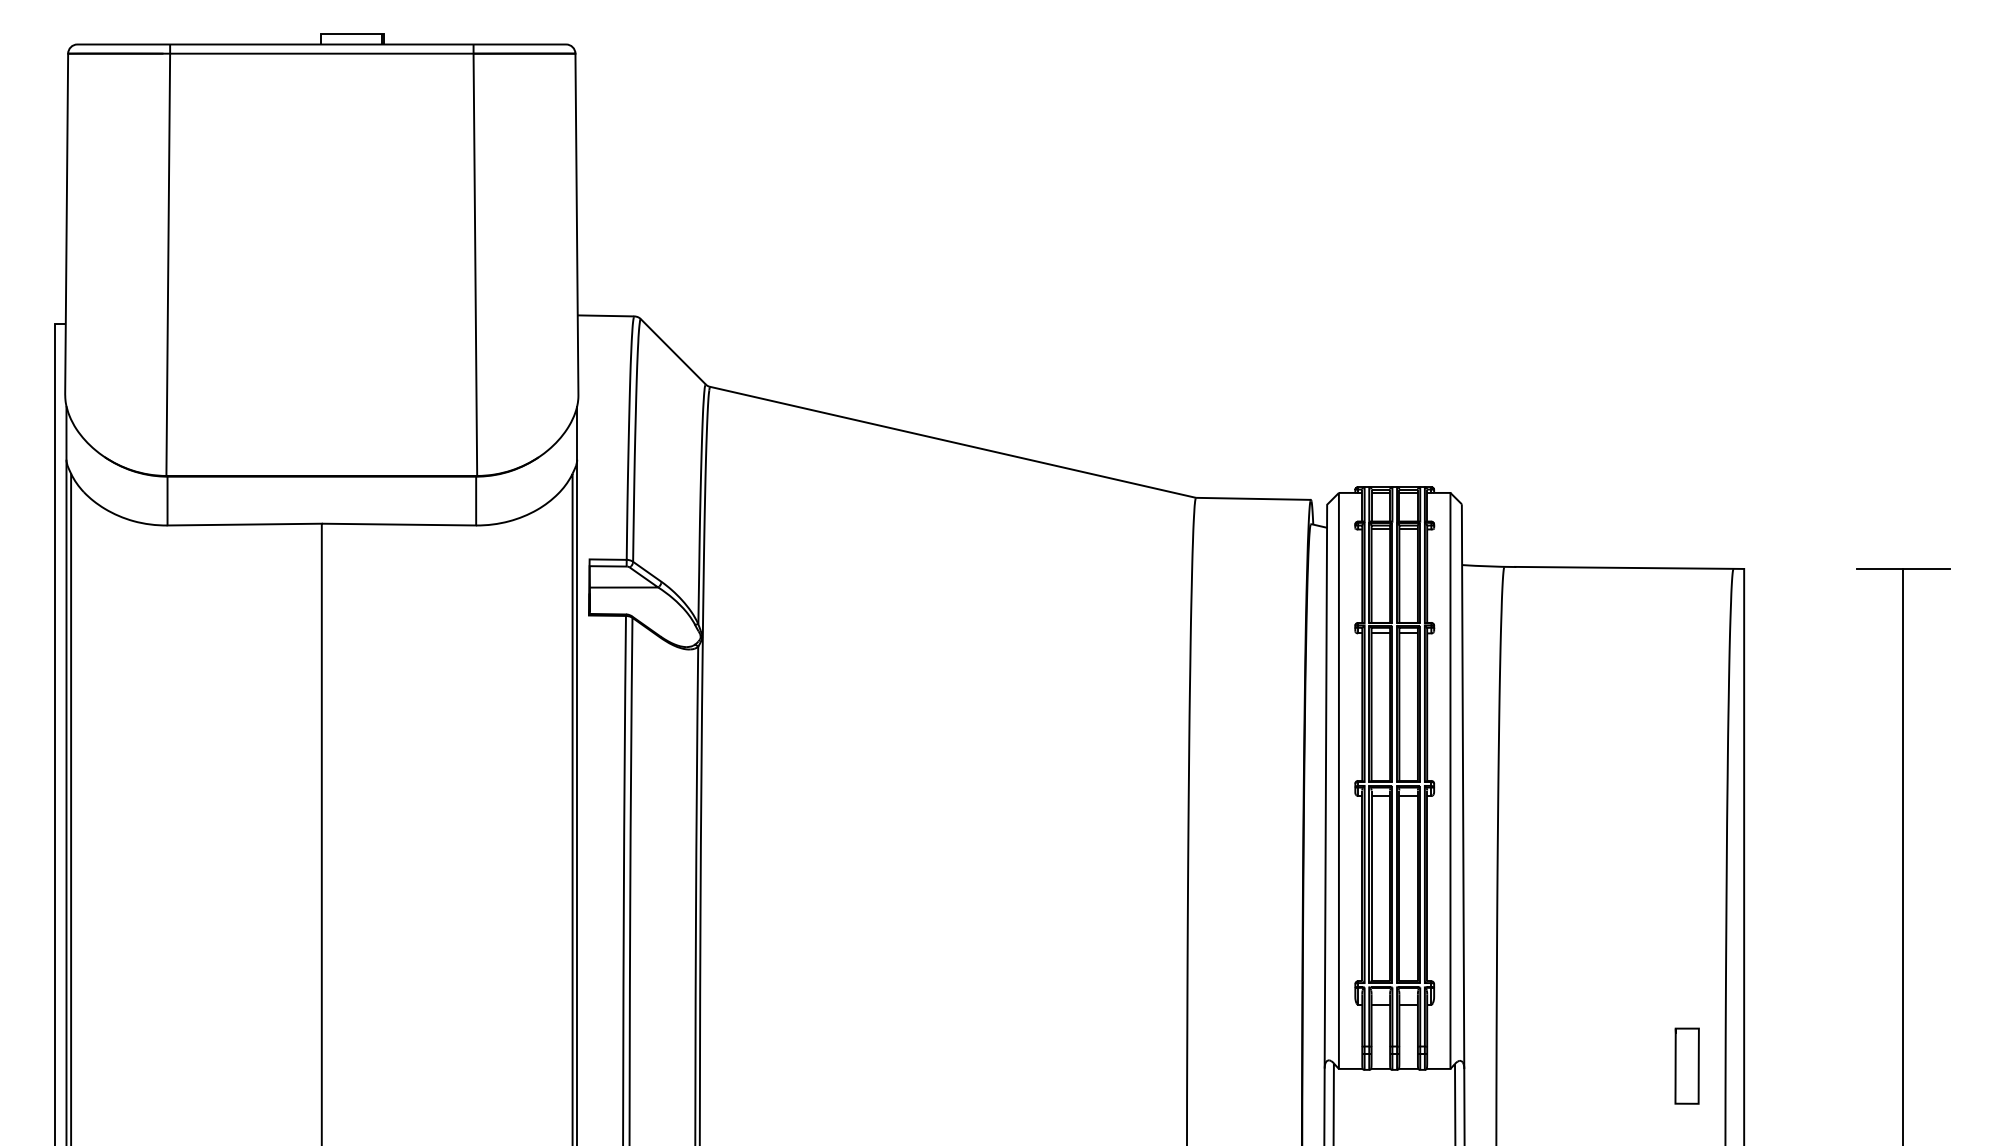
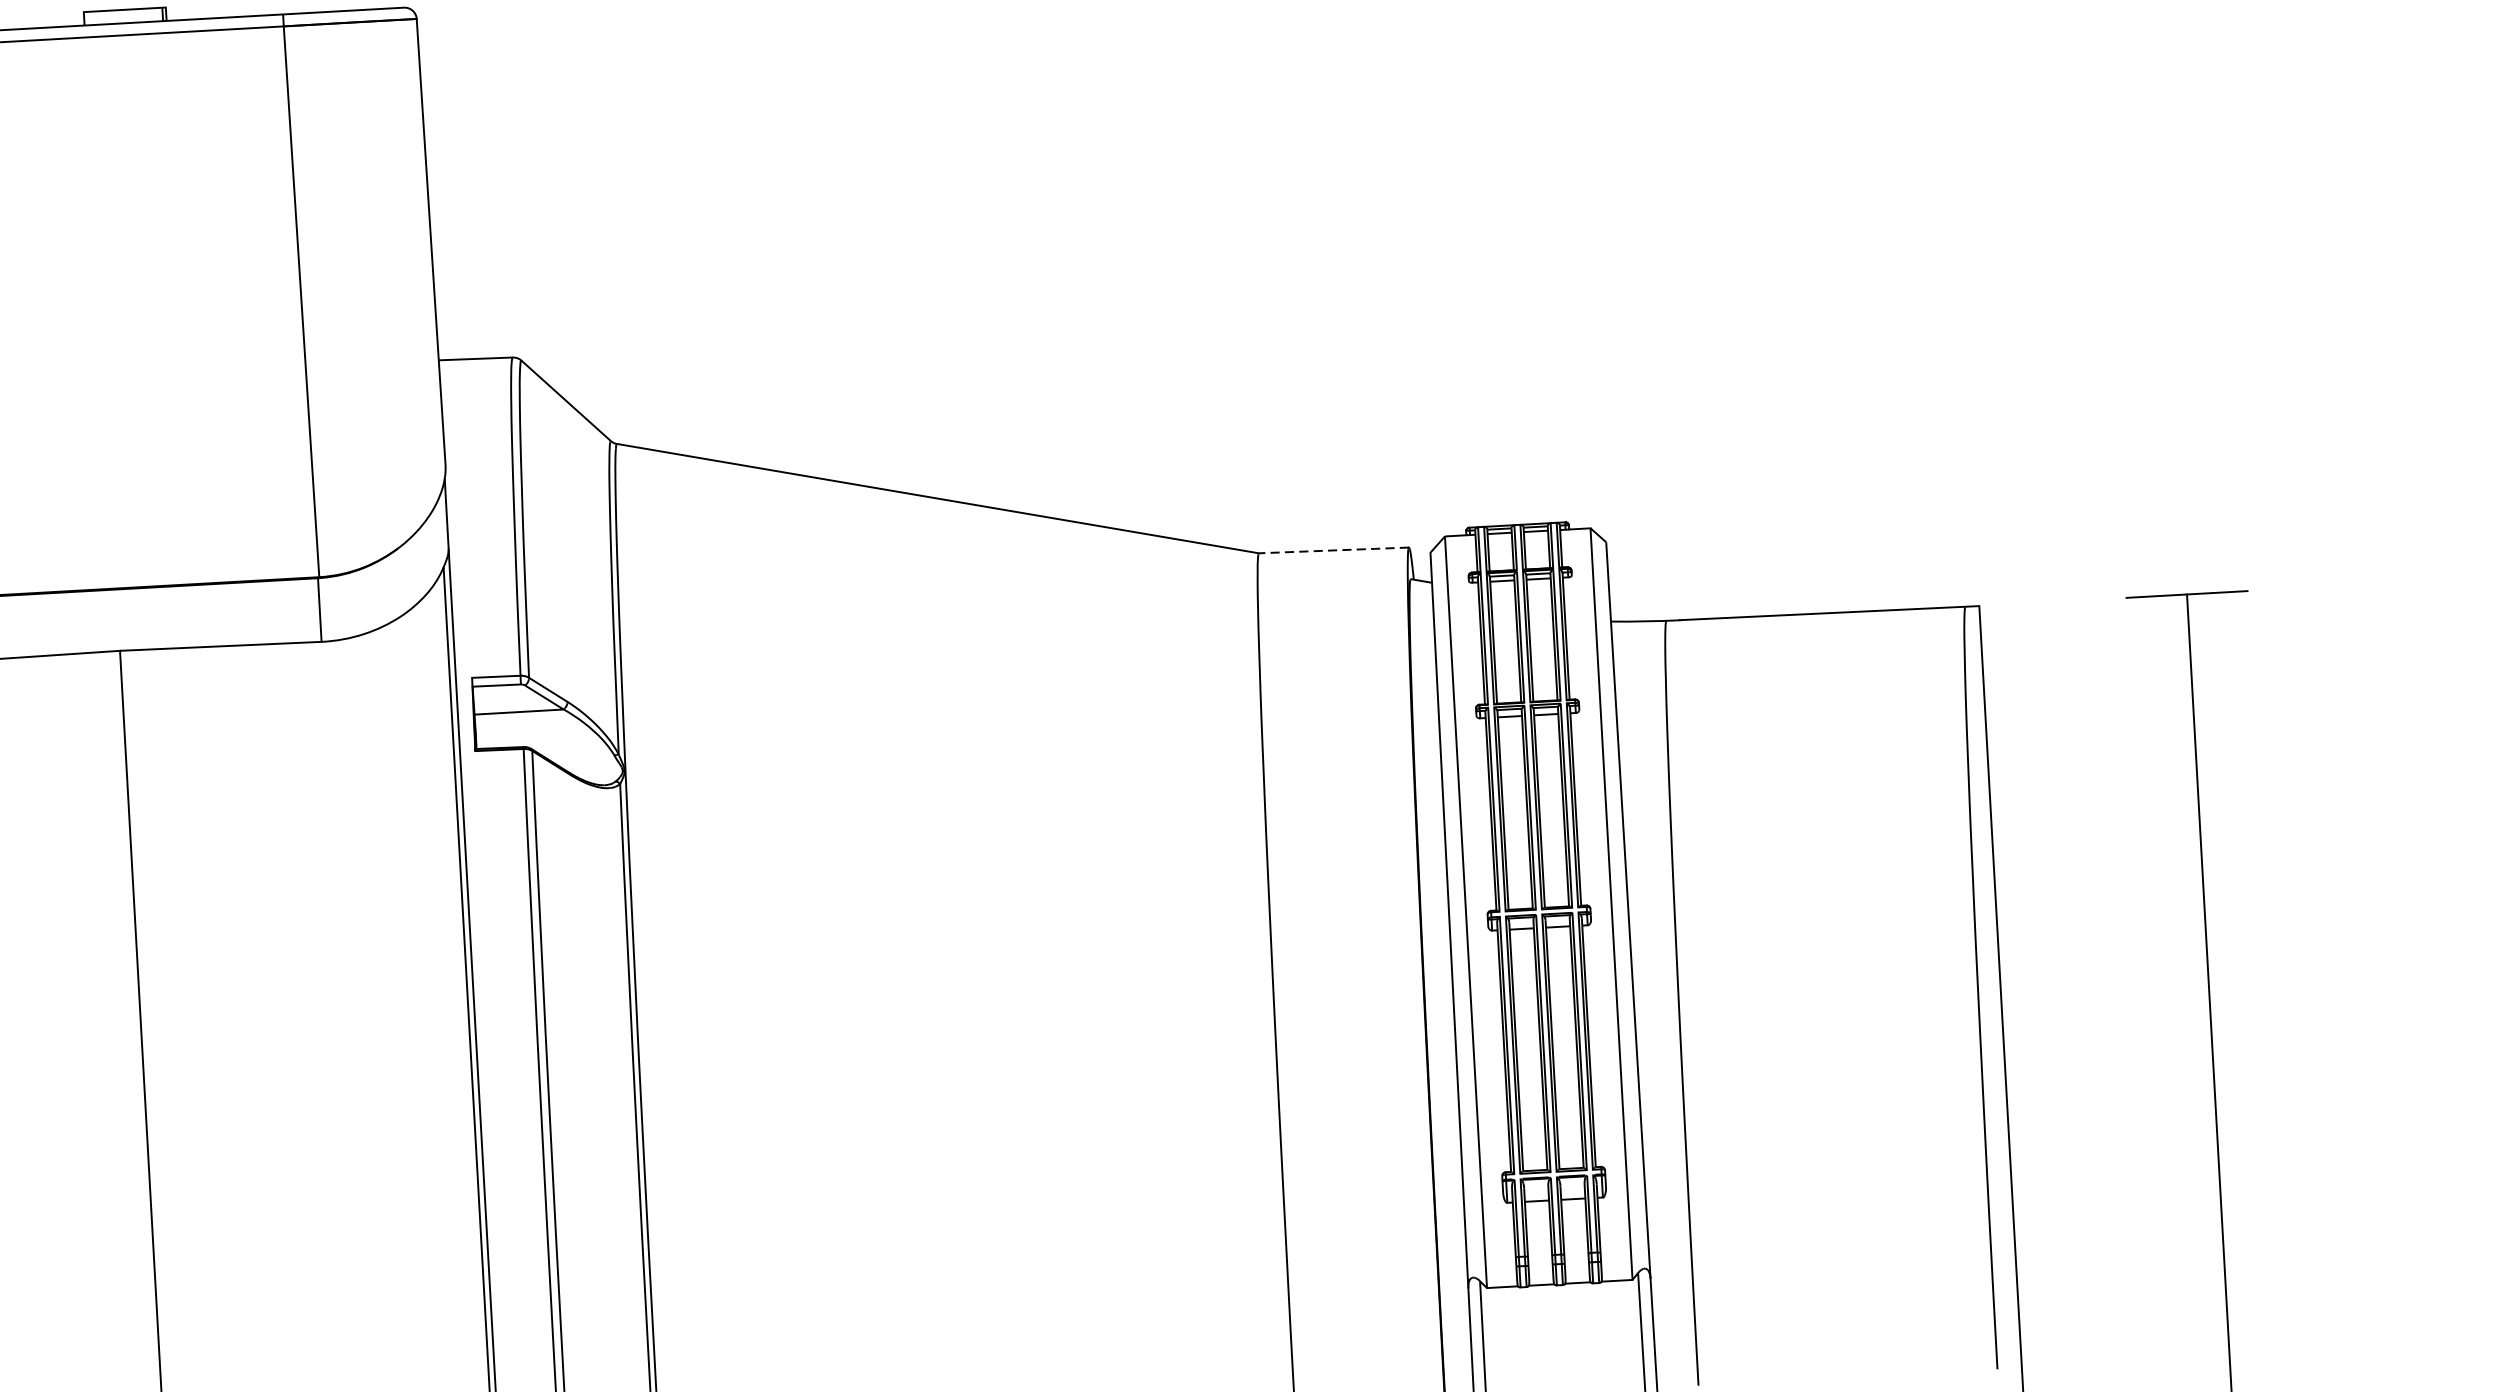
line: (1252, 498) -> (1332, 550), solid -> dashed
curve: (1676, 1065) -> (1927, 1258), removed

